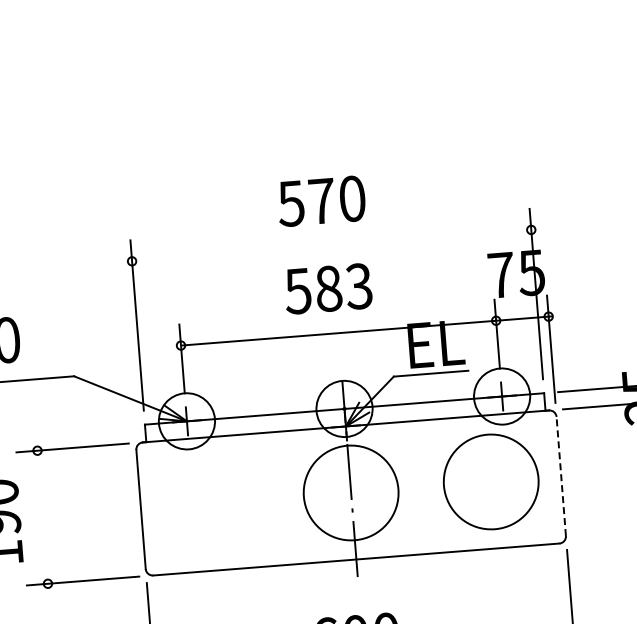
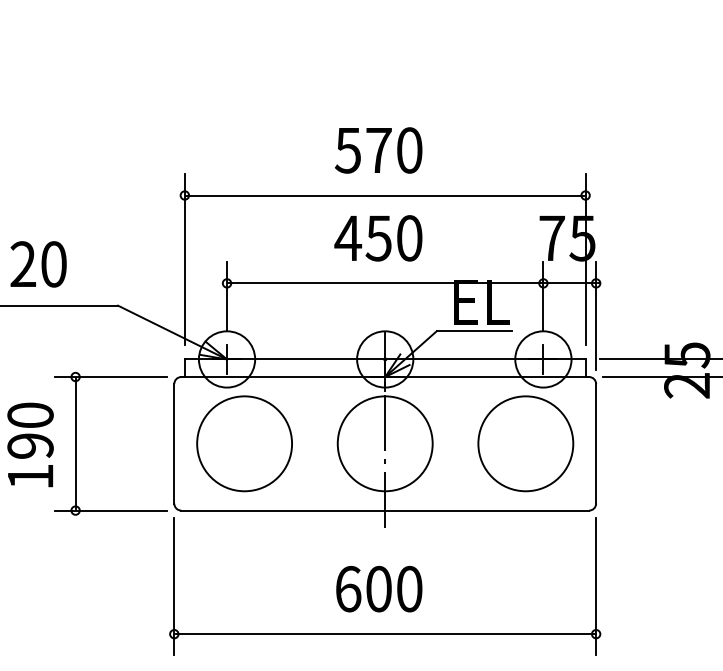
line: (331, 245) -> (385, 195), added
text: (328, 288) -> (378, 238), 583 -> 450
line: (561, 476) -> (596, 443), dashed -> solid
circle: (210, 503) -> (244, 443), added
line: (42, 516) -> (75, 443), added

